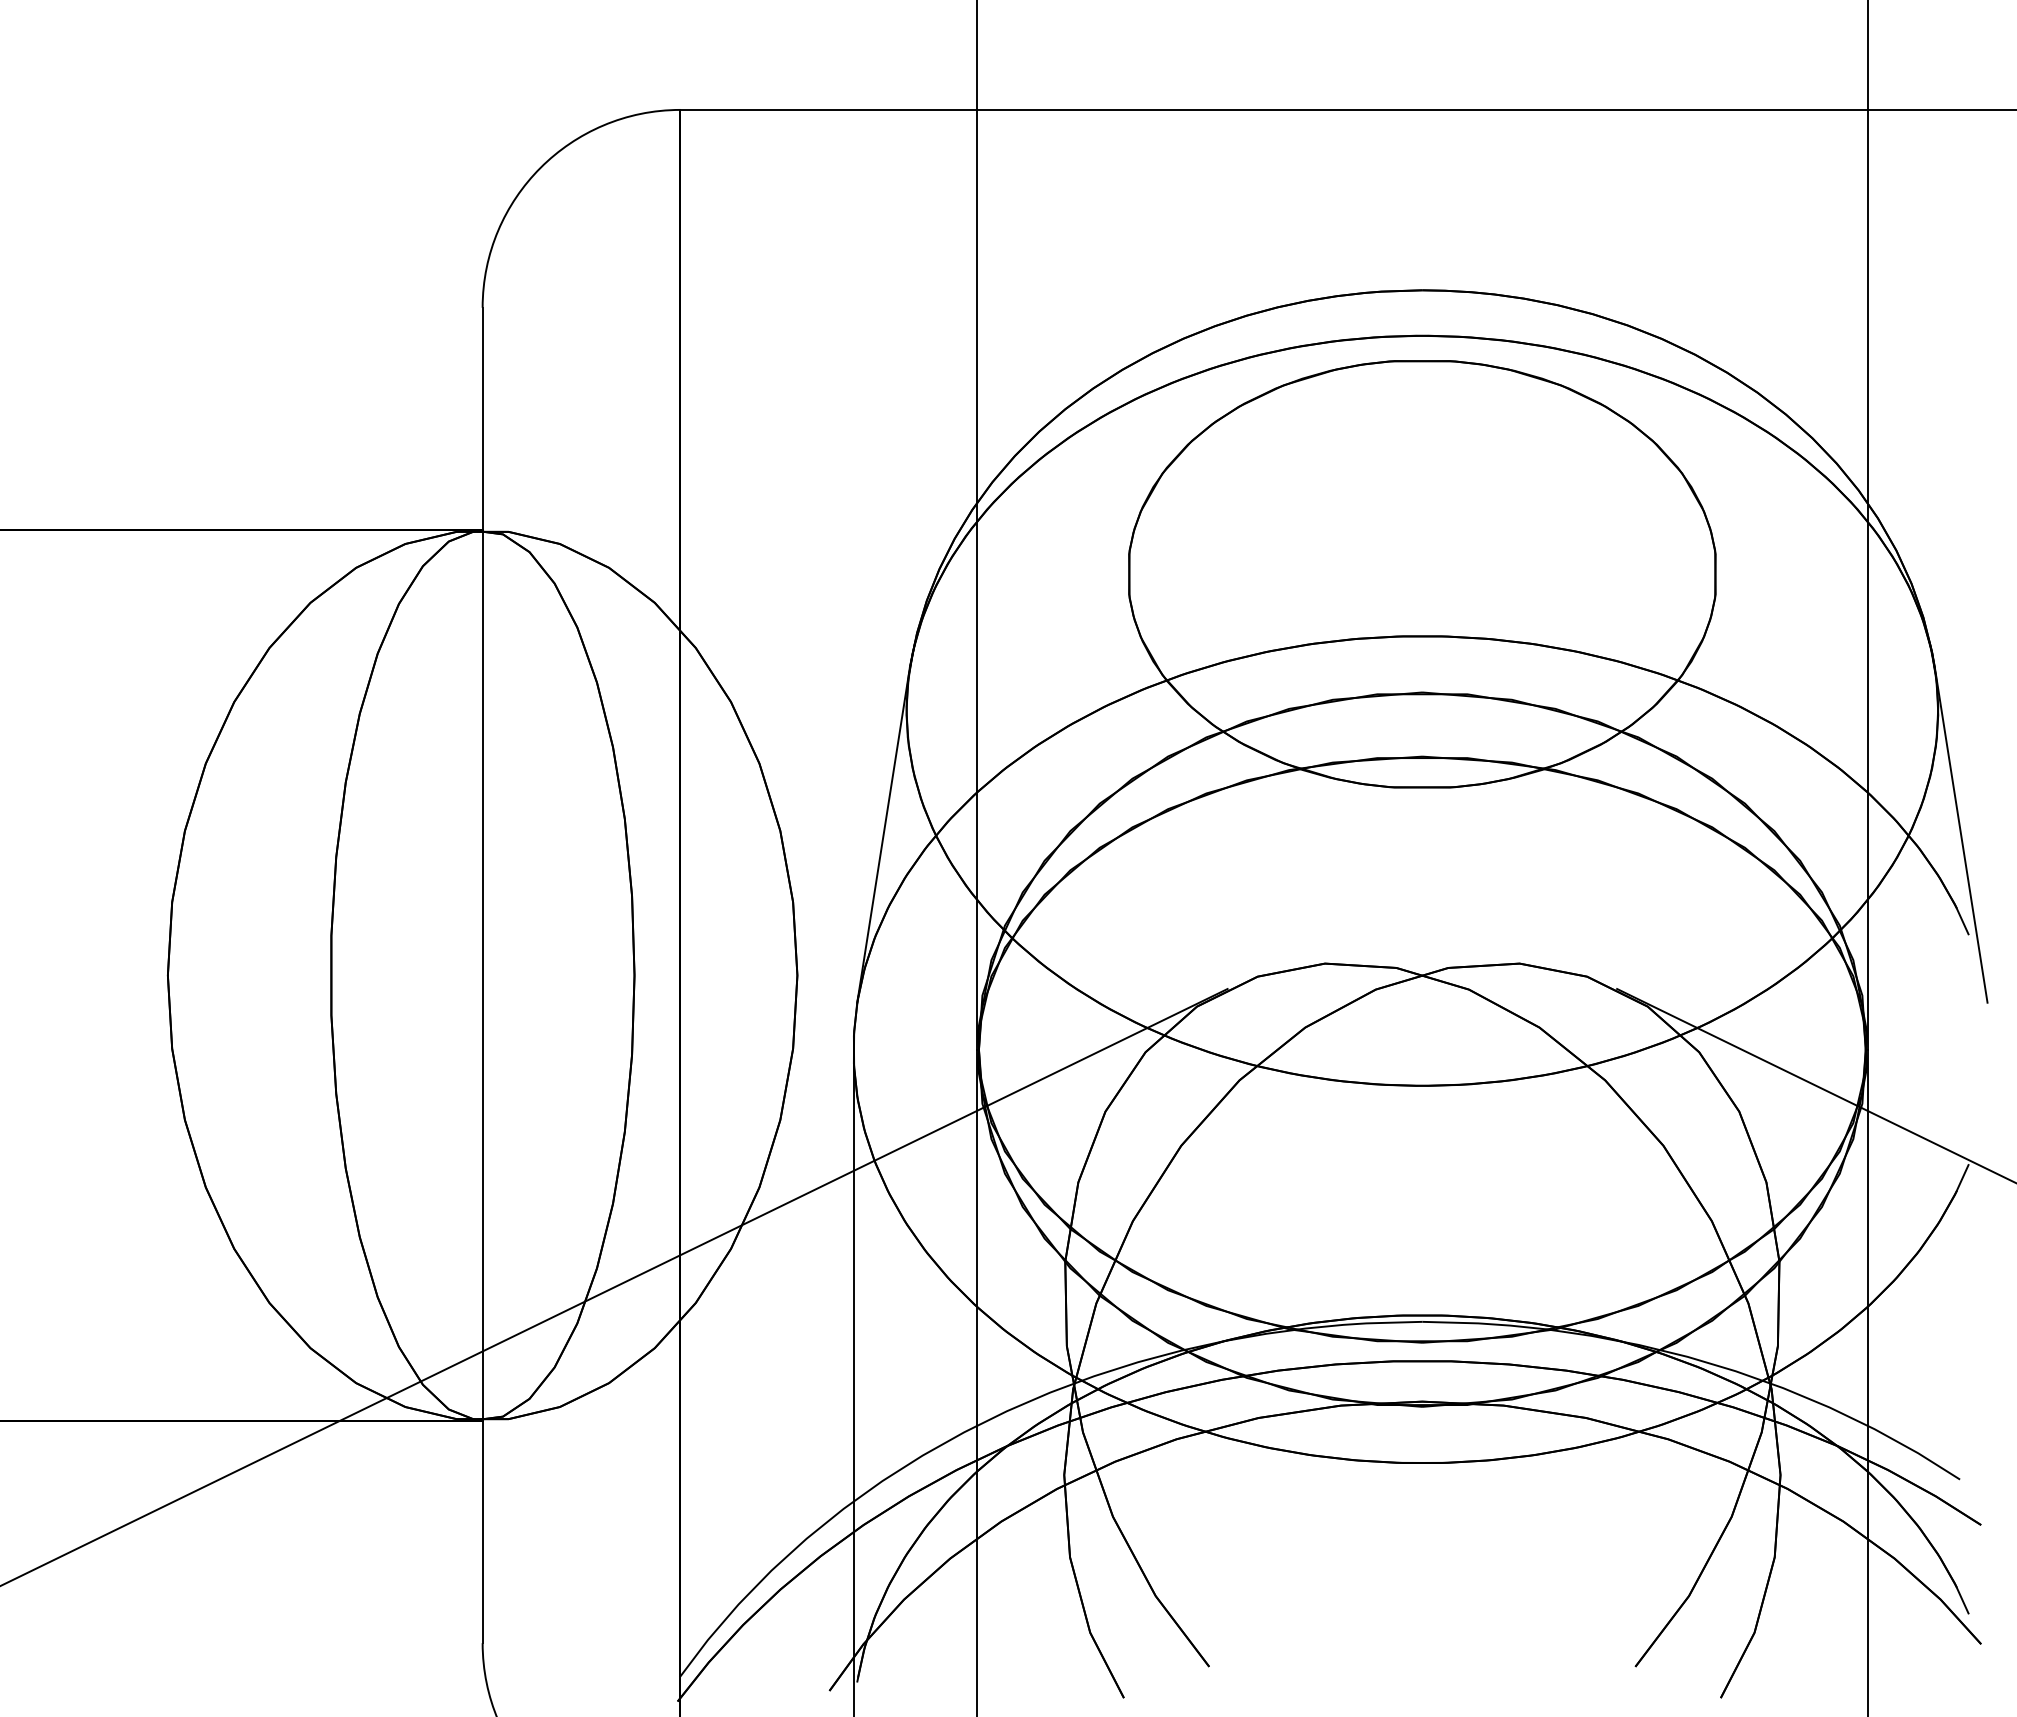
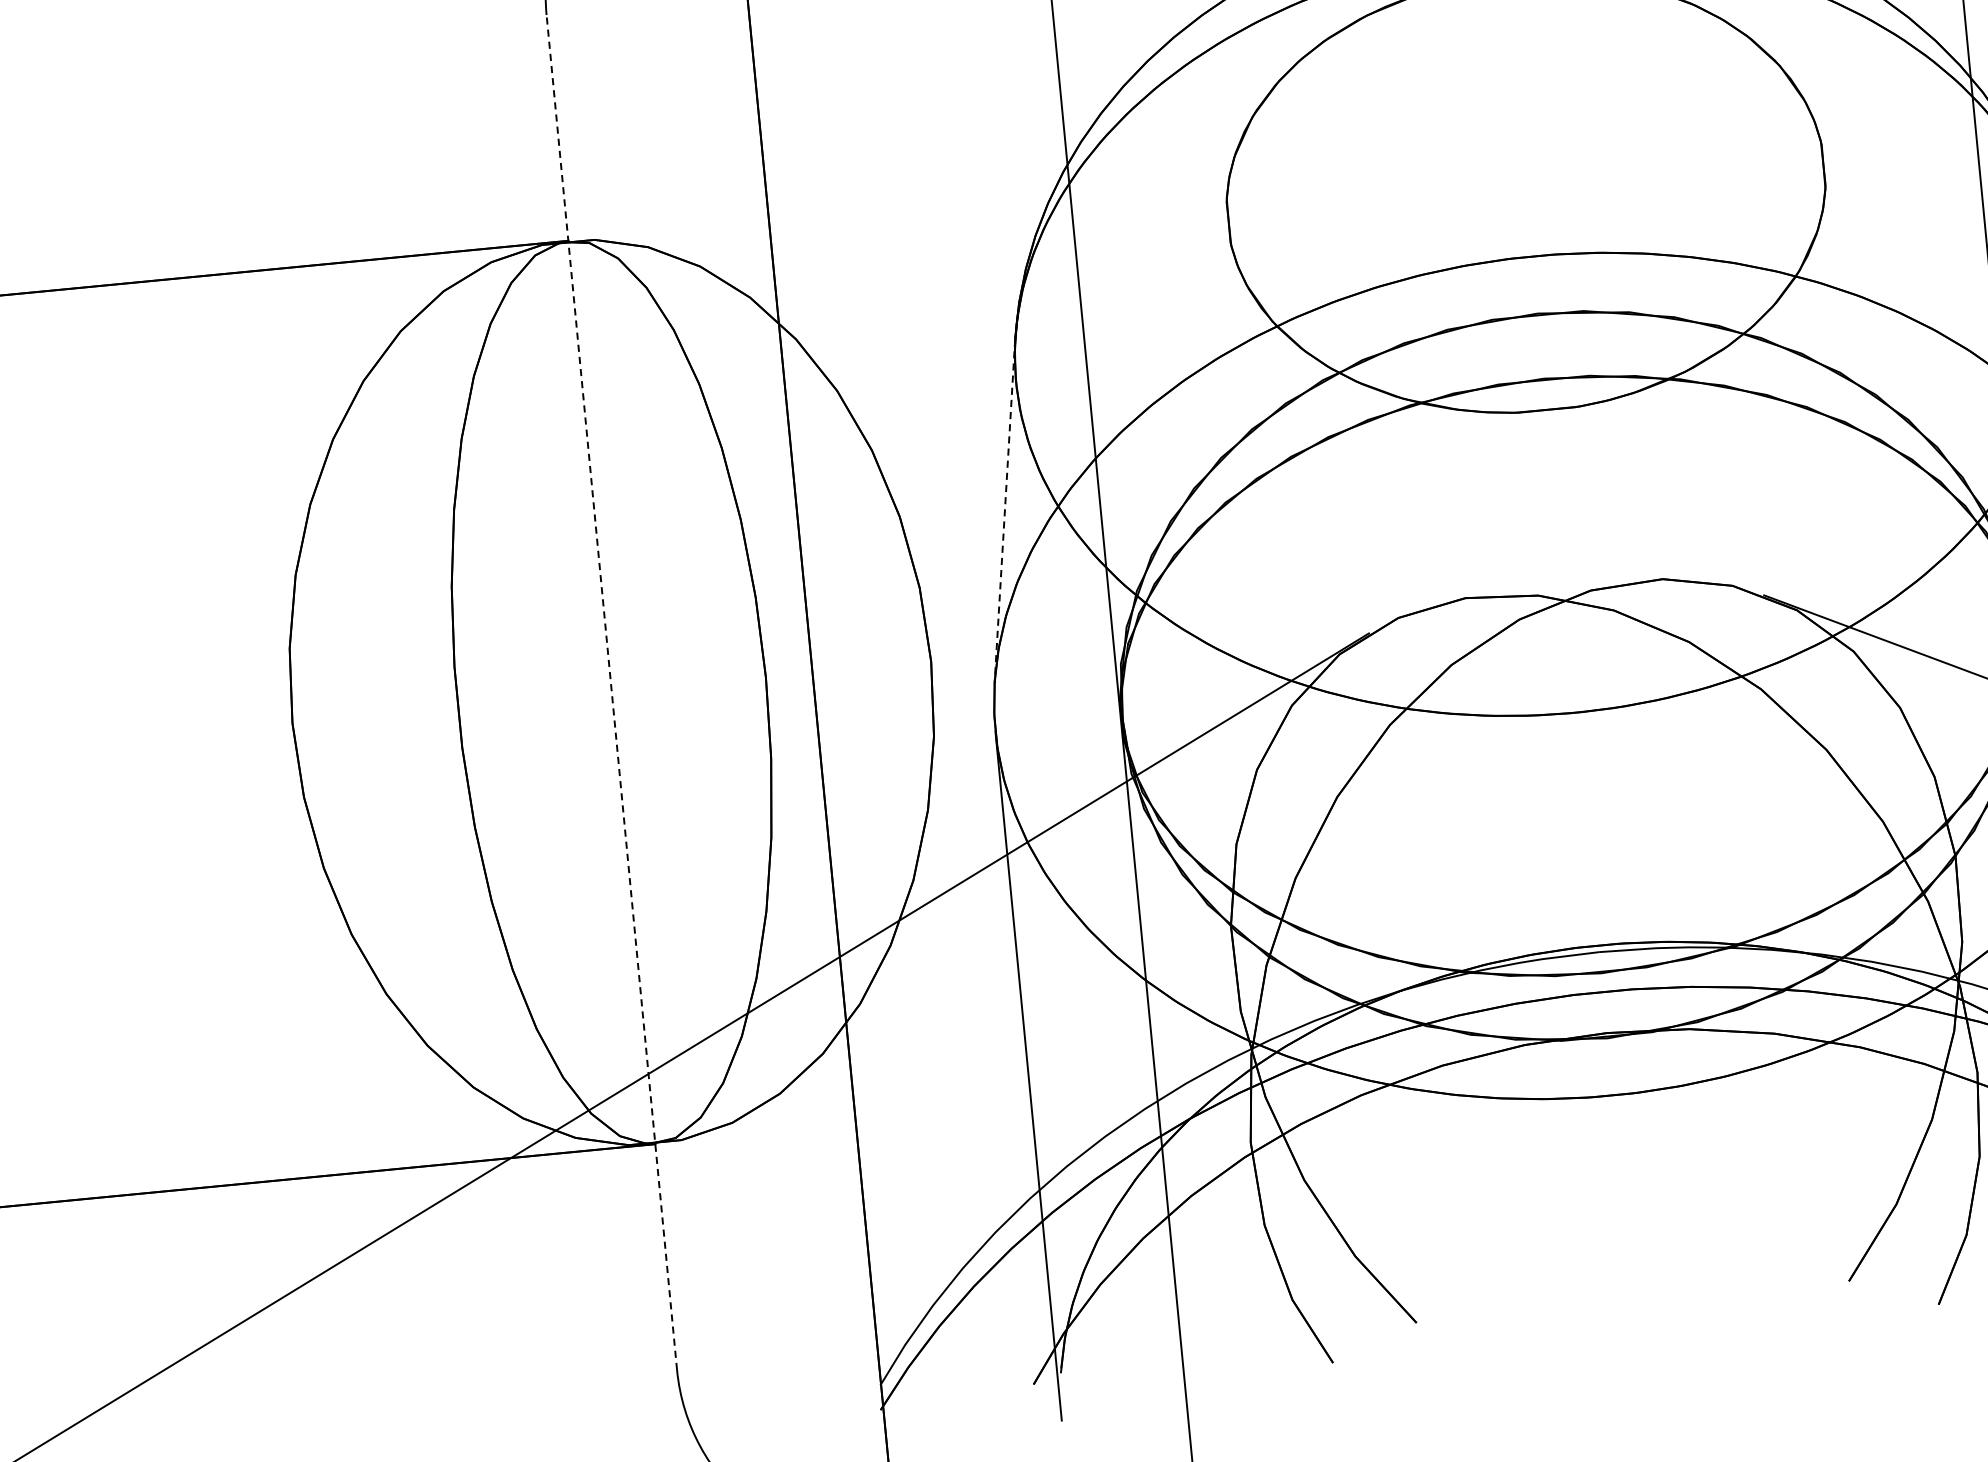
line: (883, 836) -> (1004, 512), solid -> dashed
line: (482, 975) -> (611, 692), solid -> dashed

